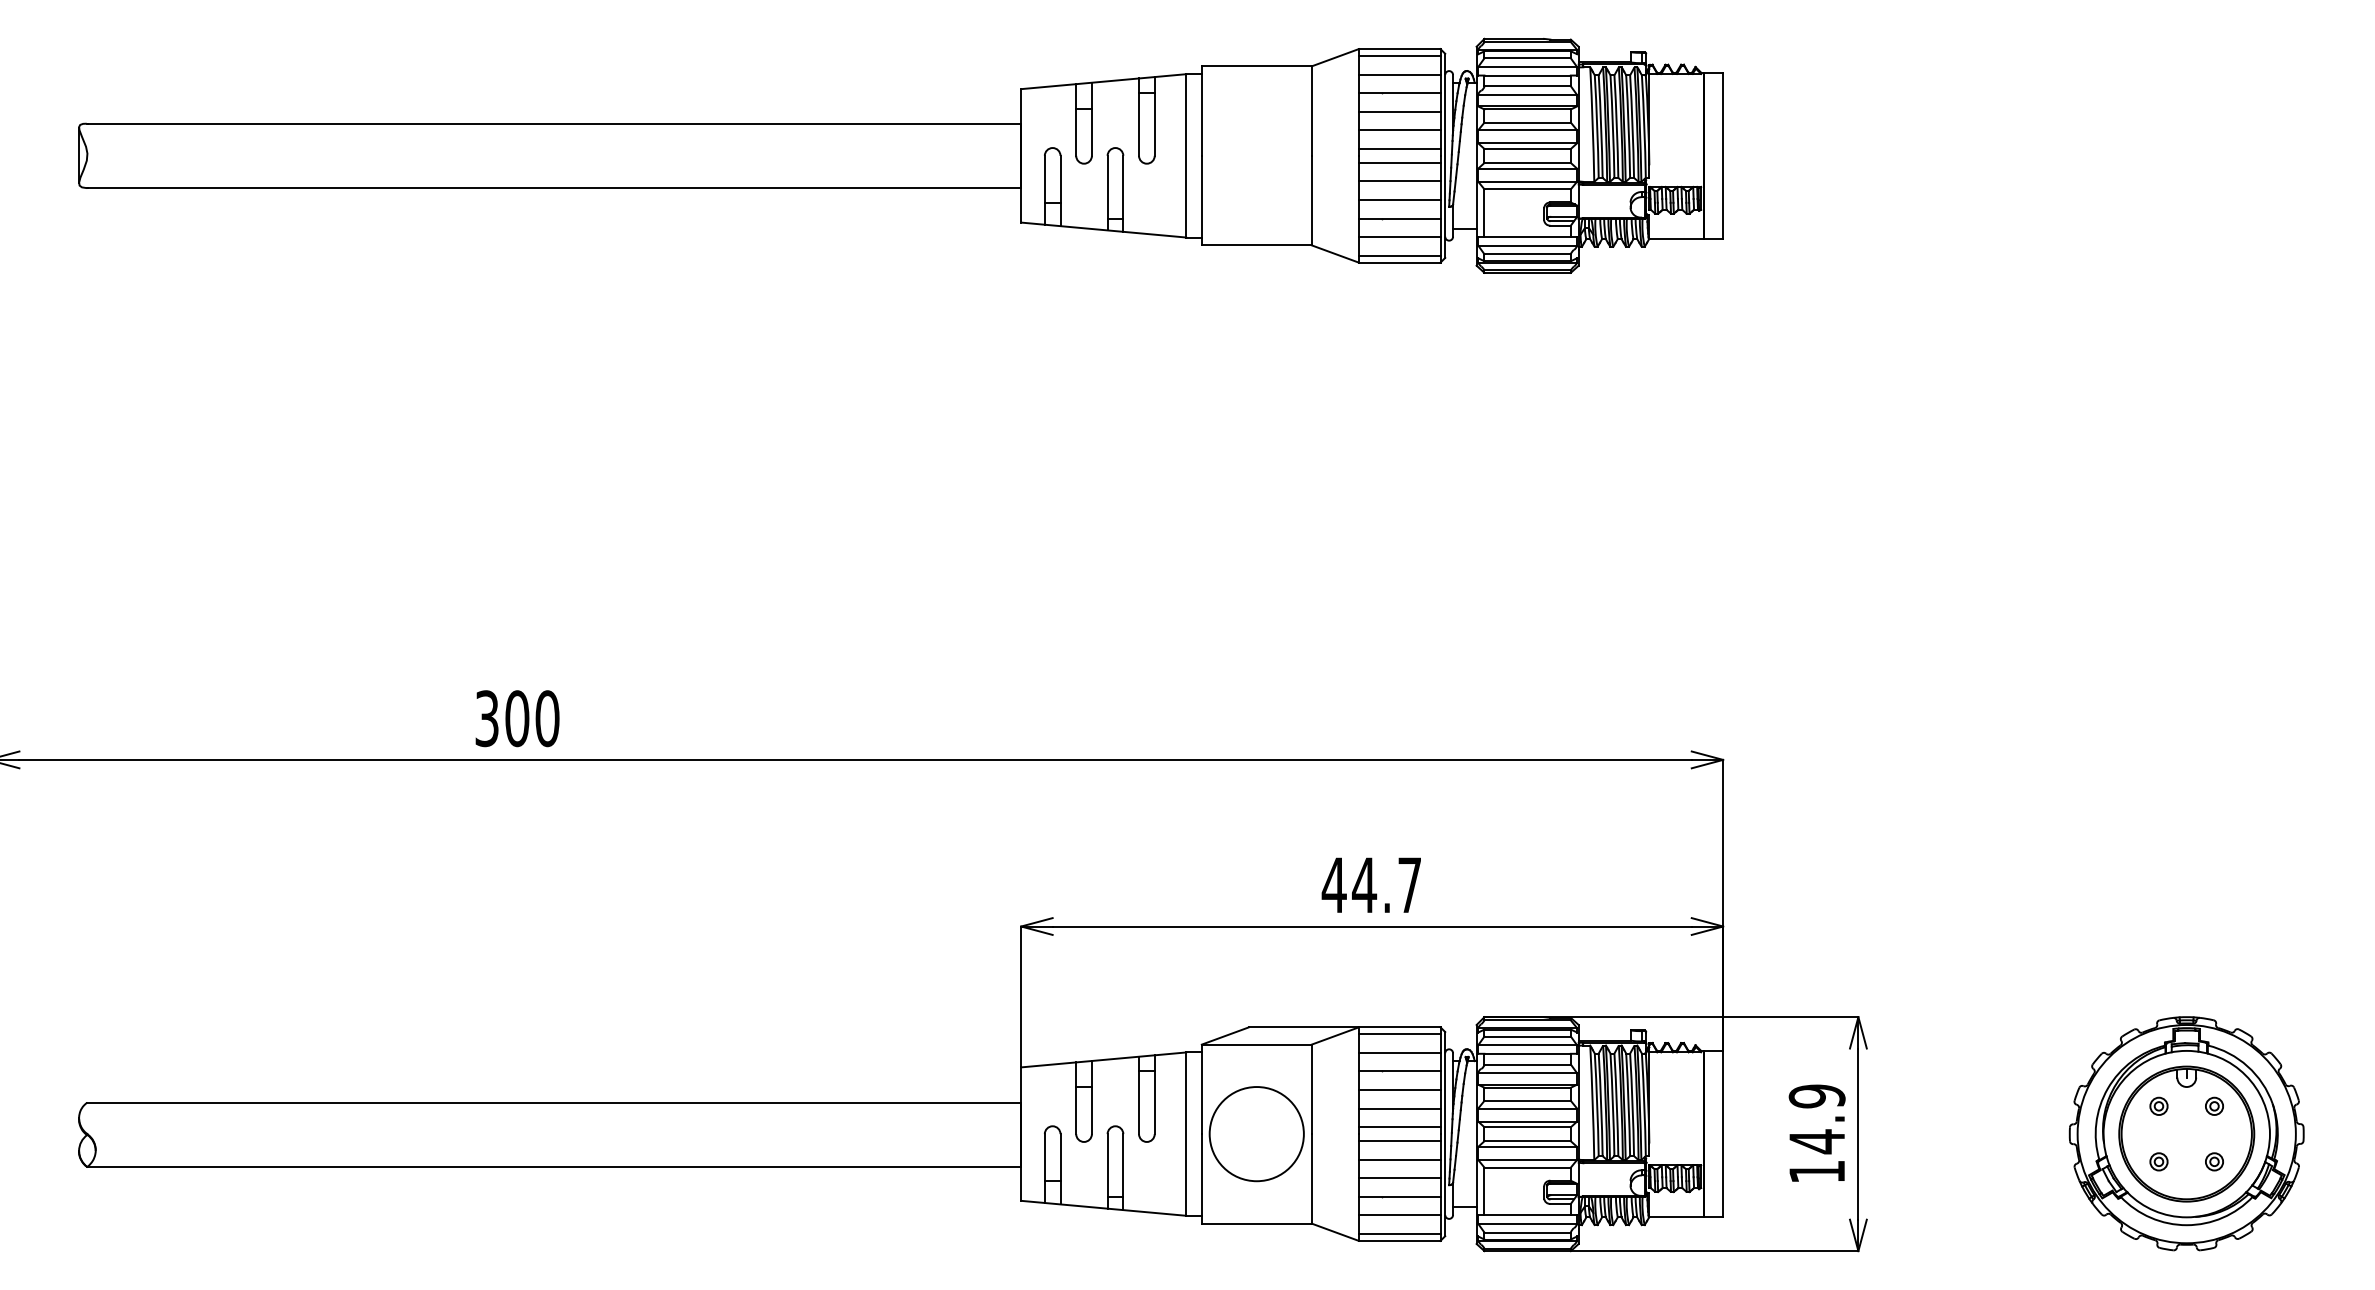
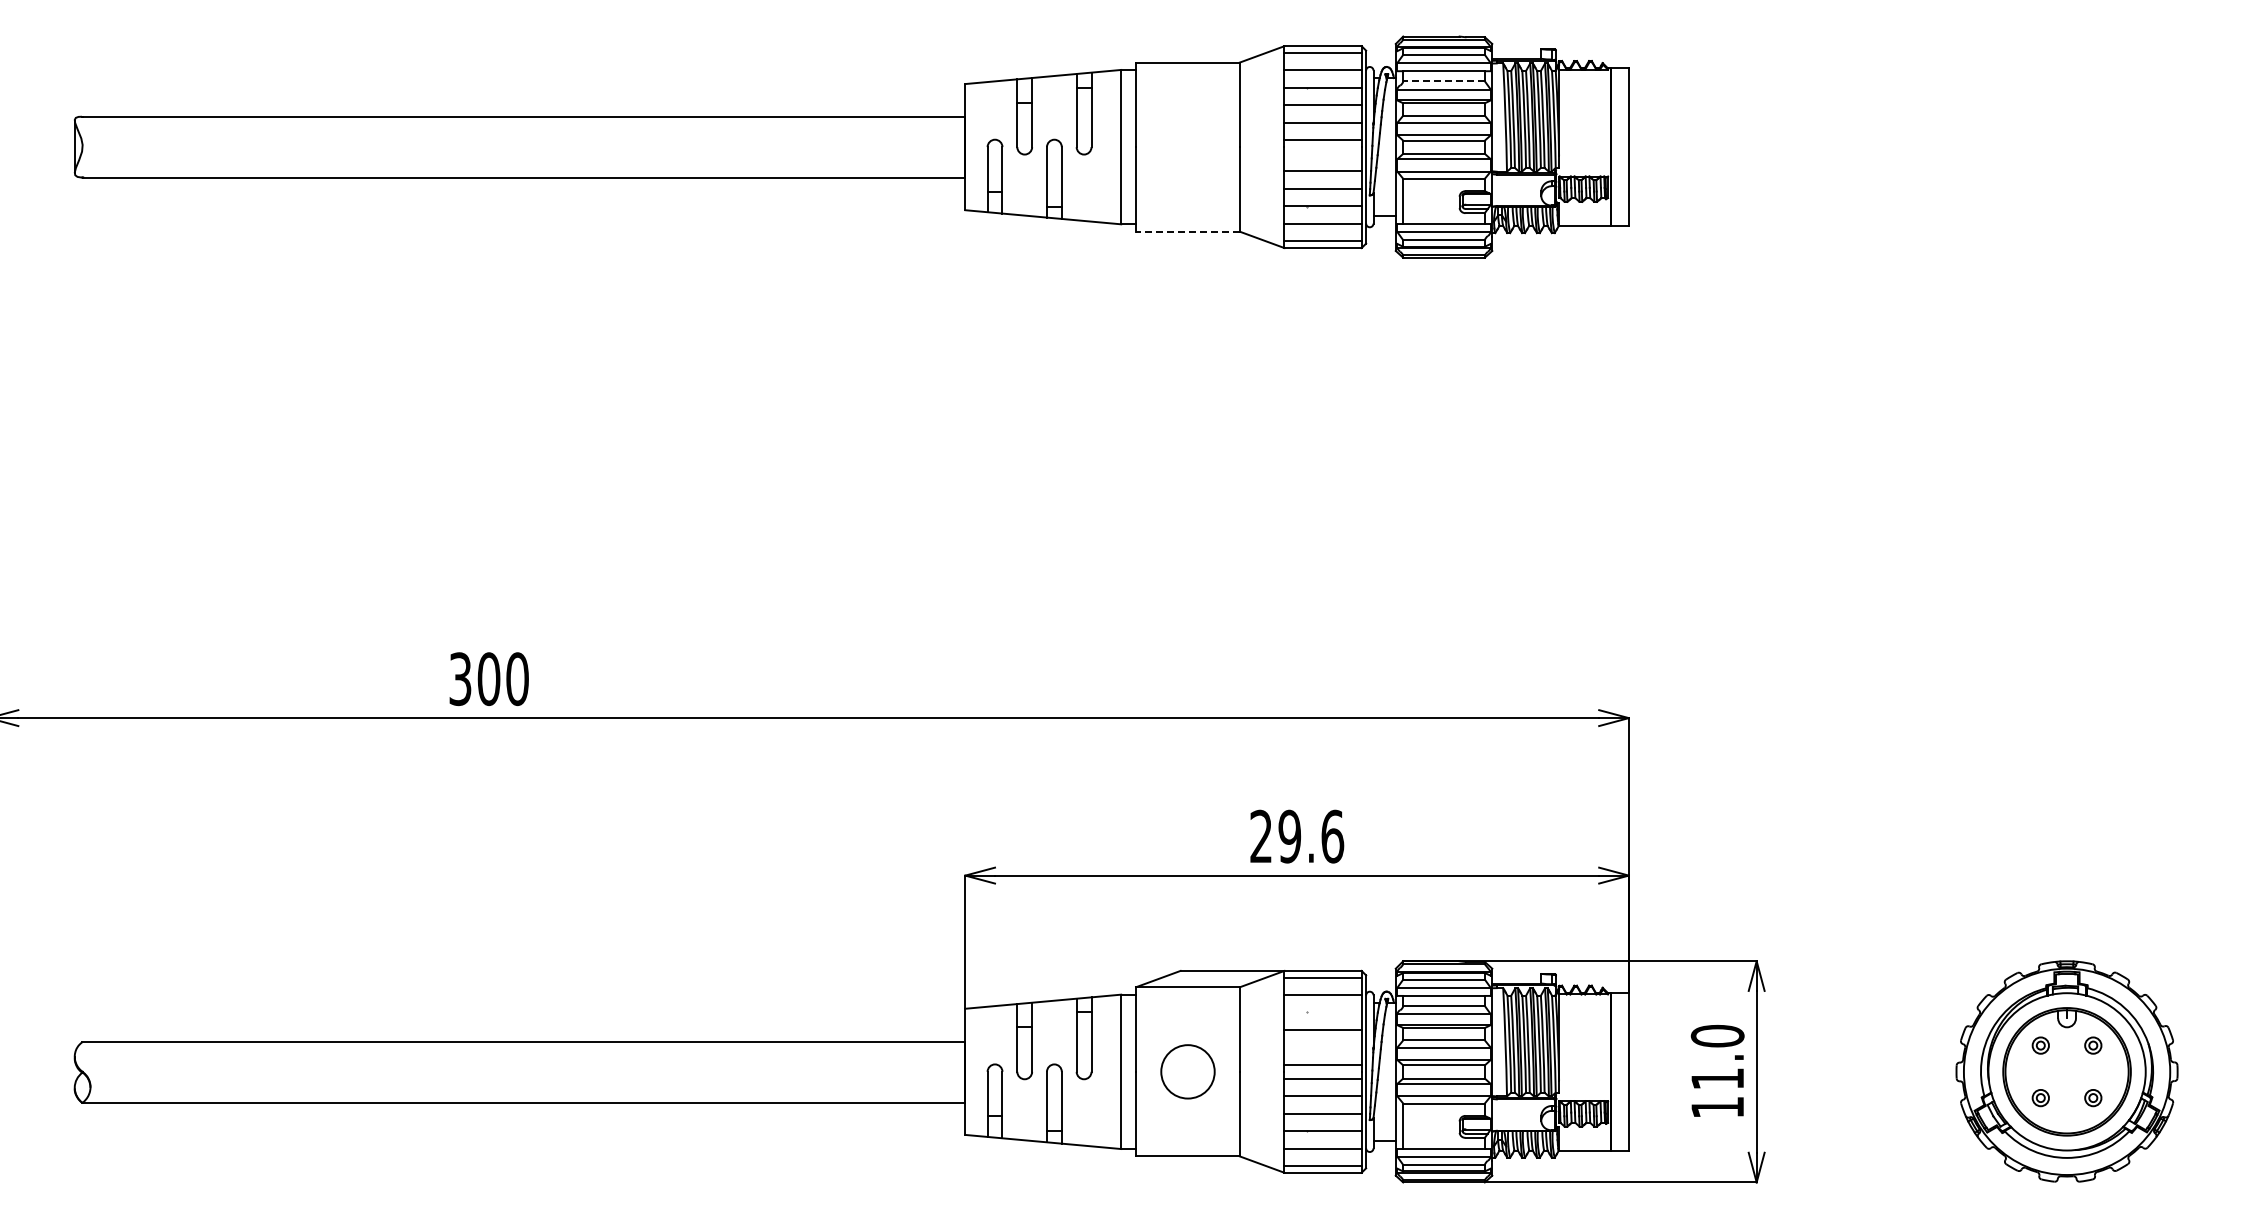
line: (1528, 86) -> (1444, 81), solid -> dashed
line: (1399, 162) -> (1322, 153), removed
line: (1257, 245) -> (1188, 231), solid -> dashed
text: (1371, 885) -> (1296, 836), 44.7 -> 29.6
line: (1399, 1071) -> (1322, 1012), removed
line: (1399, 1108) -> (1322, 1047), removed
text: (1816, 1118) -> (1717, 1057), 14.9 -> 11.0
circle: (1256, 1133) -> (1187, 1071), size x0.6

